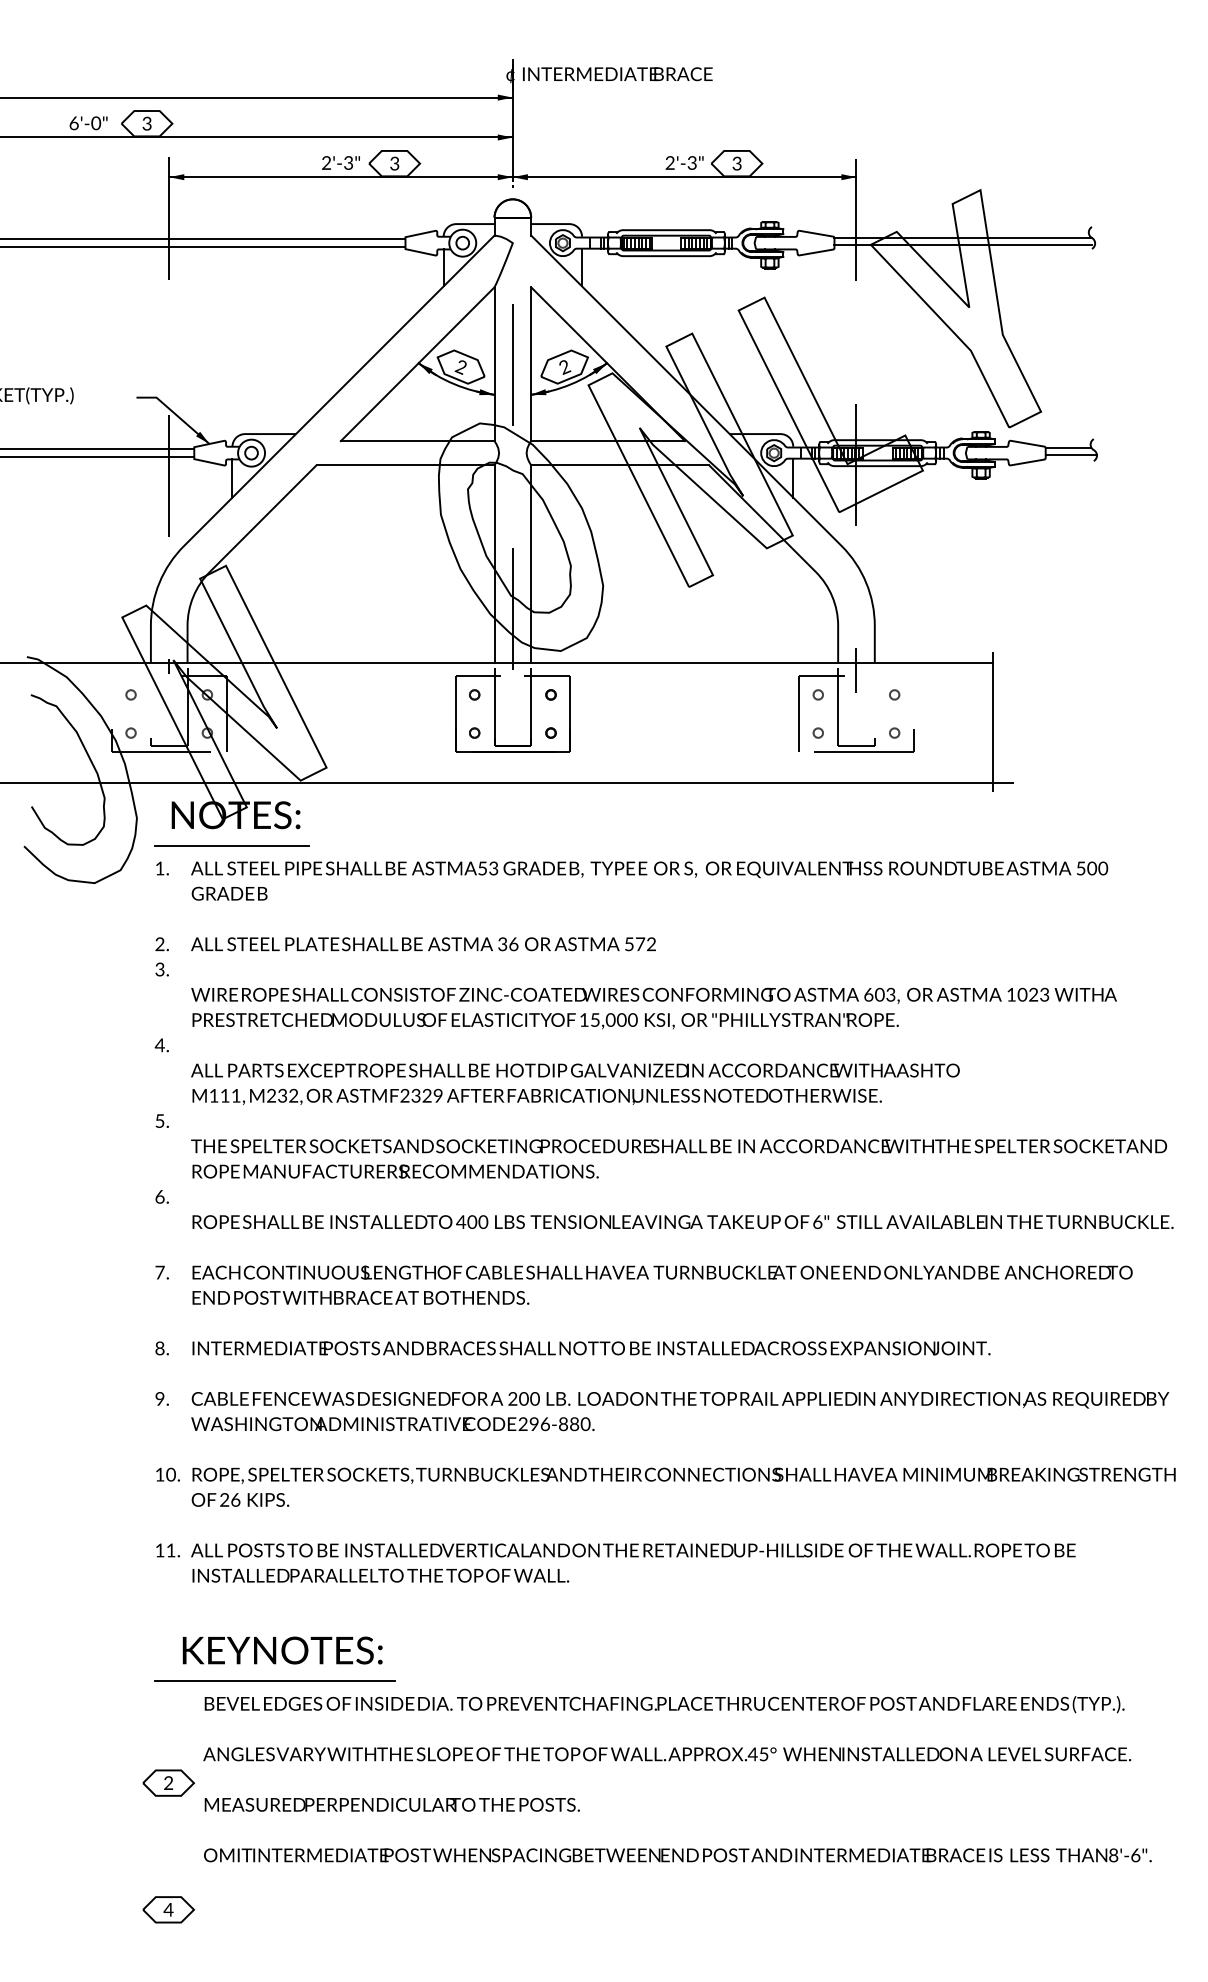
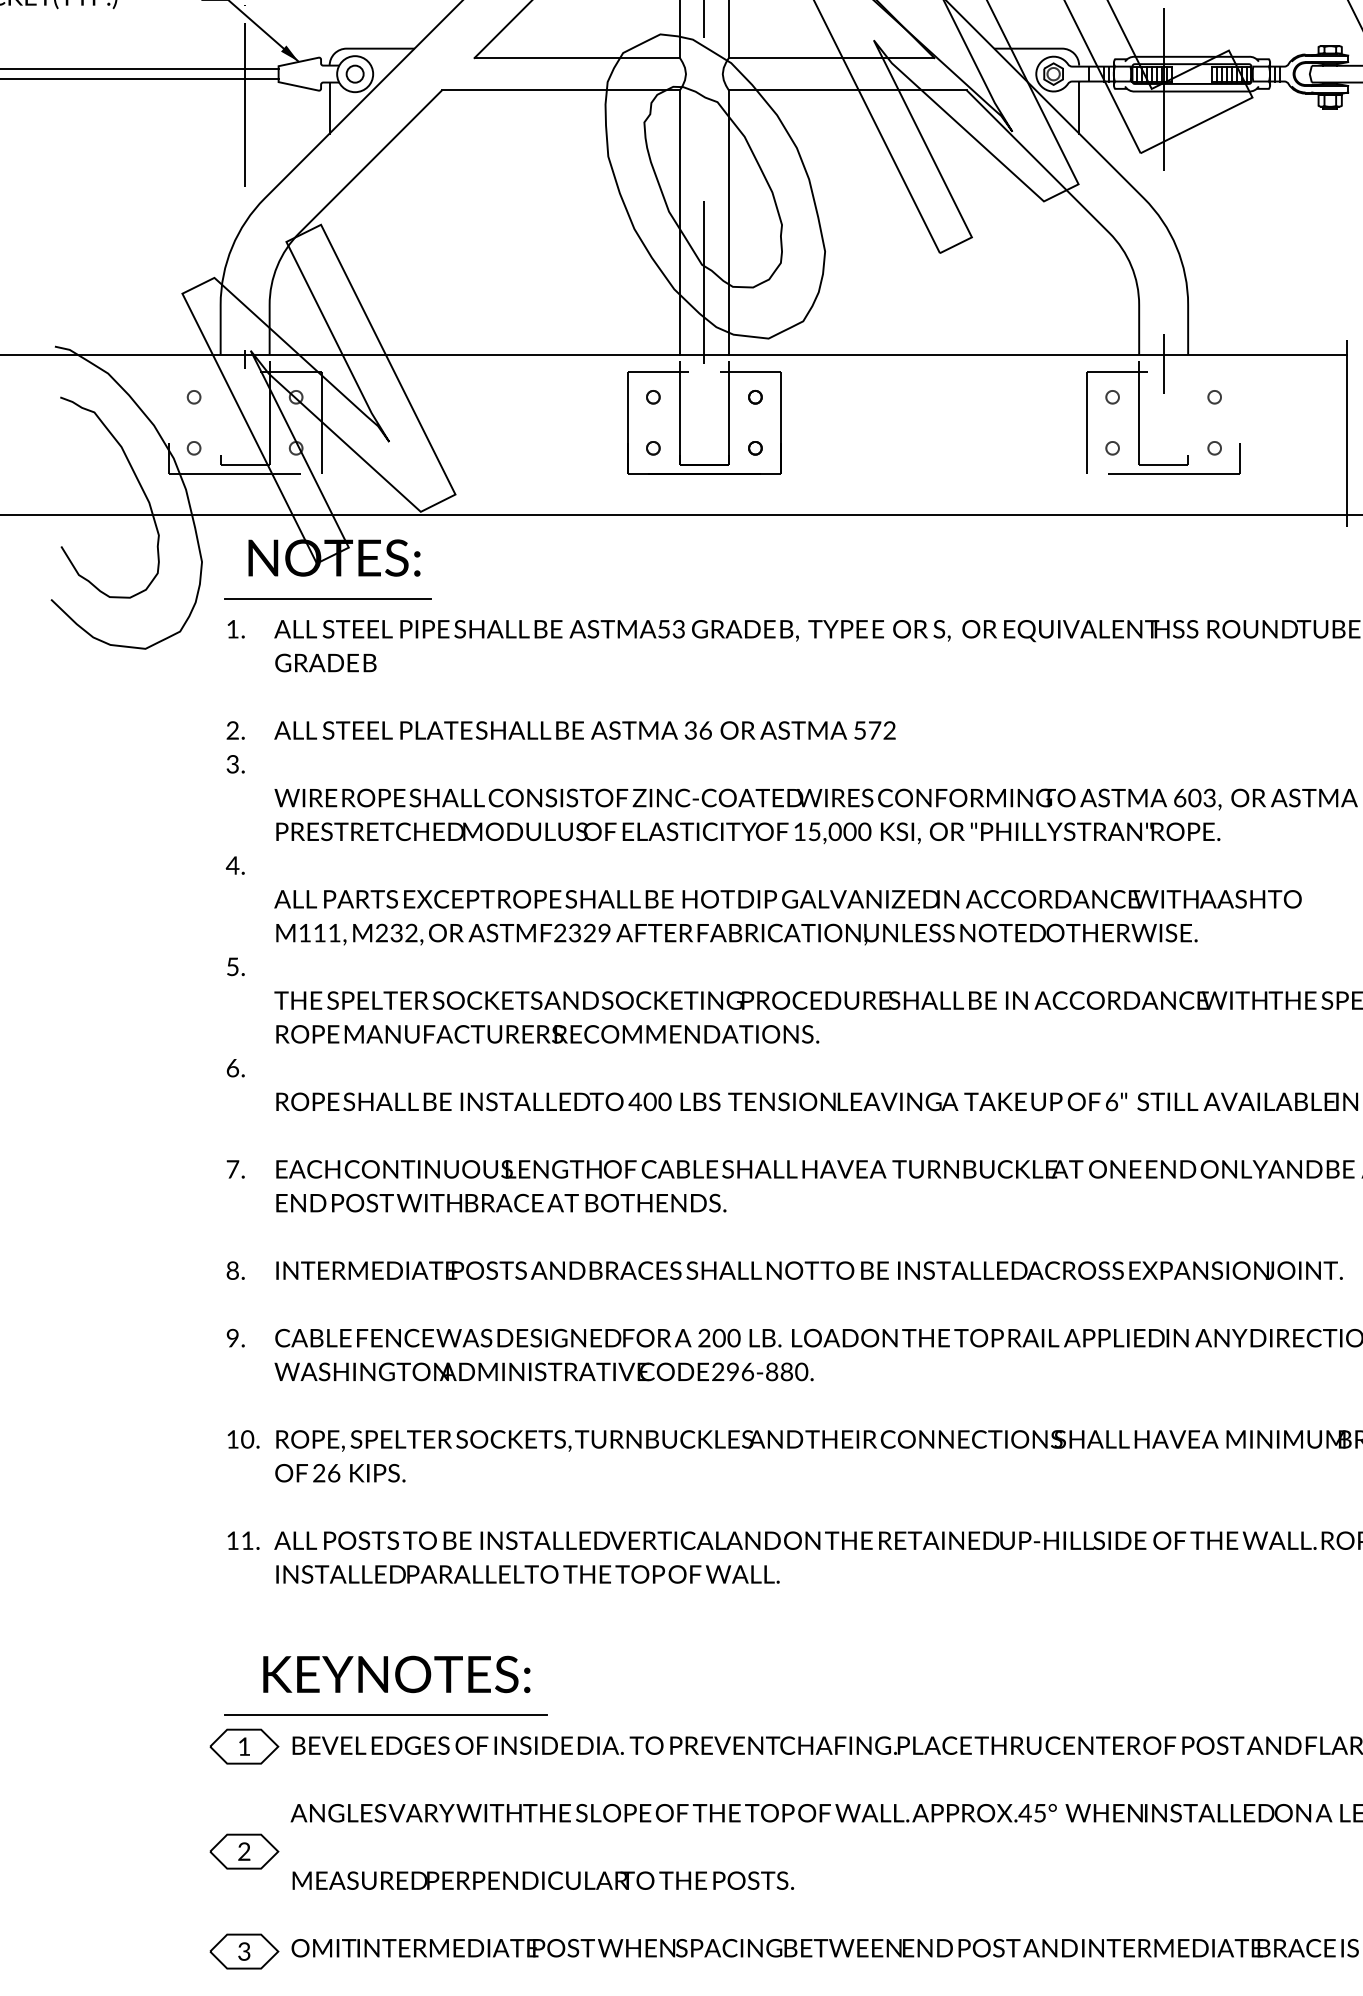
part: (168, 1704) -> (244, 1746), added
part: (168, 1857) -> (244, 1951), added

